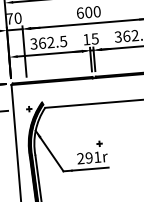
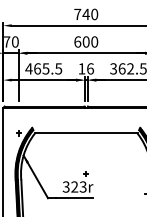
text: (94, 38) -> (89, 68), 15 -> 16
text: (42, 42) -> (37, 68), 362.5 -> 465.5
text: (88, 157) -> (74, 186), 291r -> 323r

